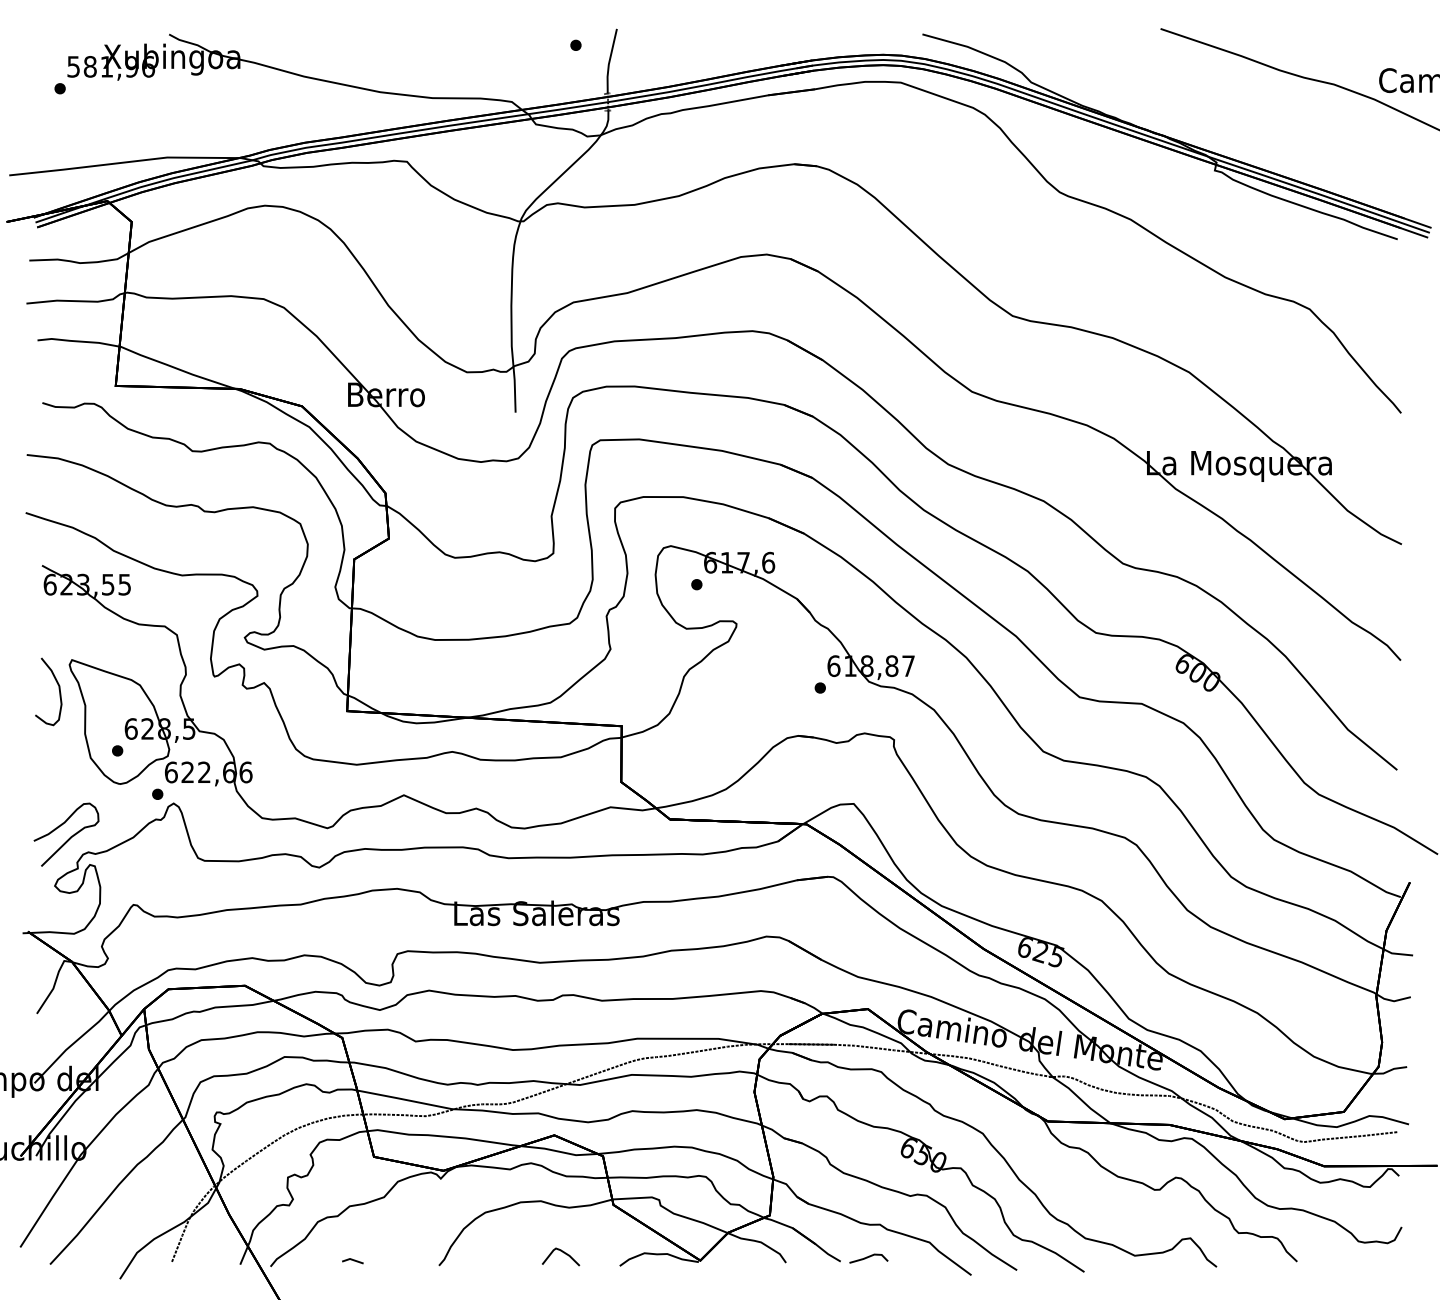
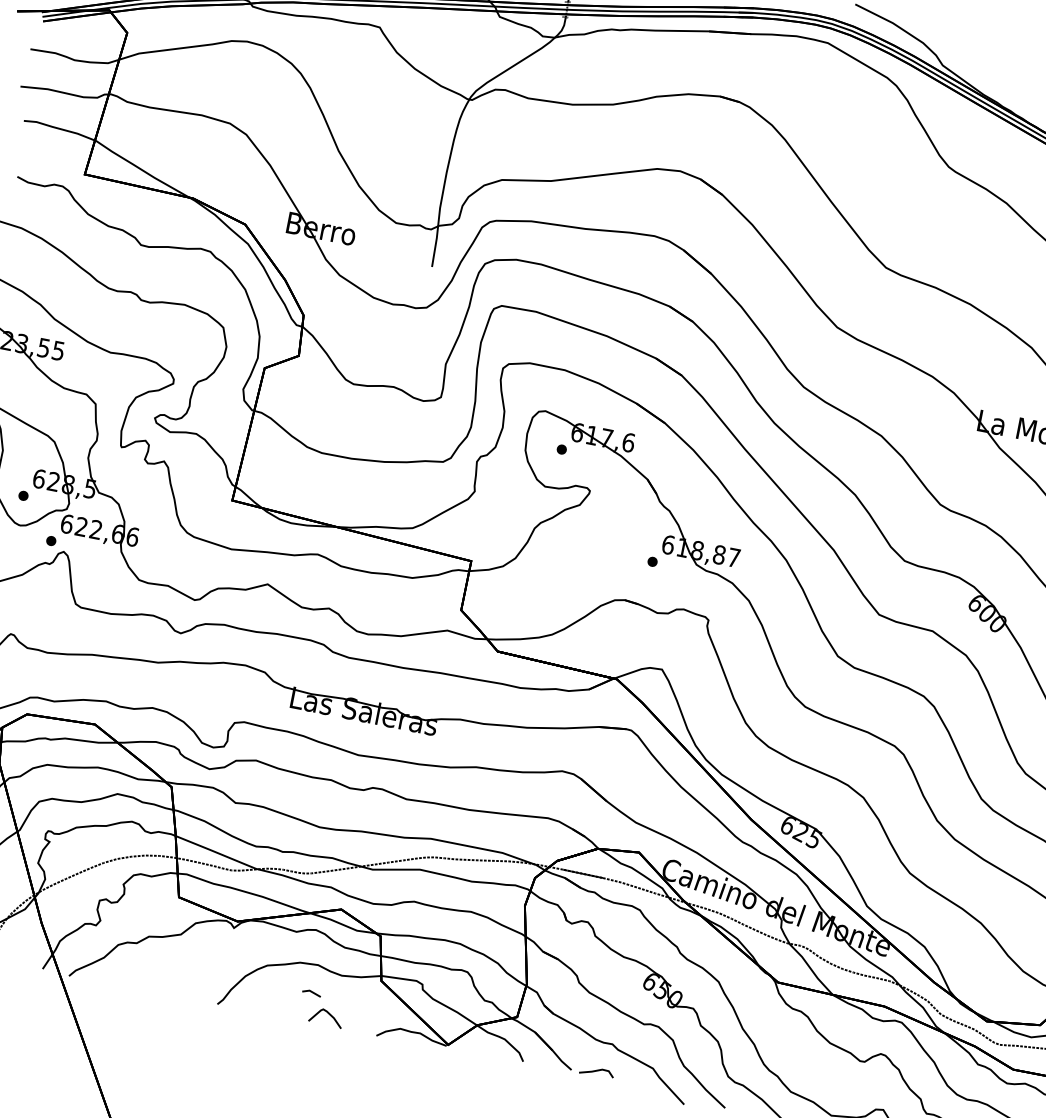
line: (352, 1260) -> (311, 992), moved

